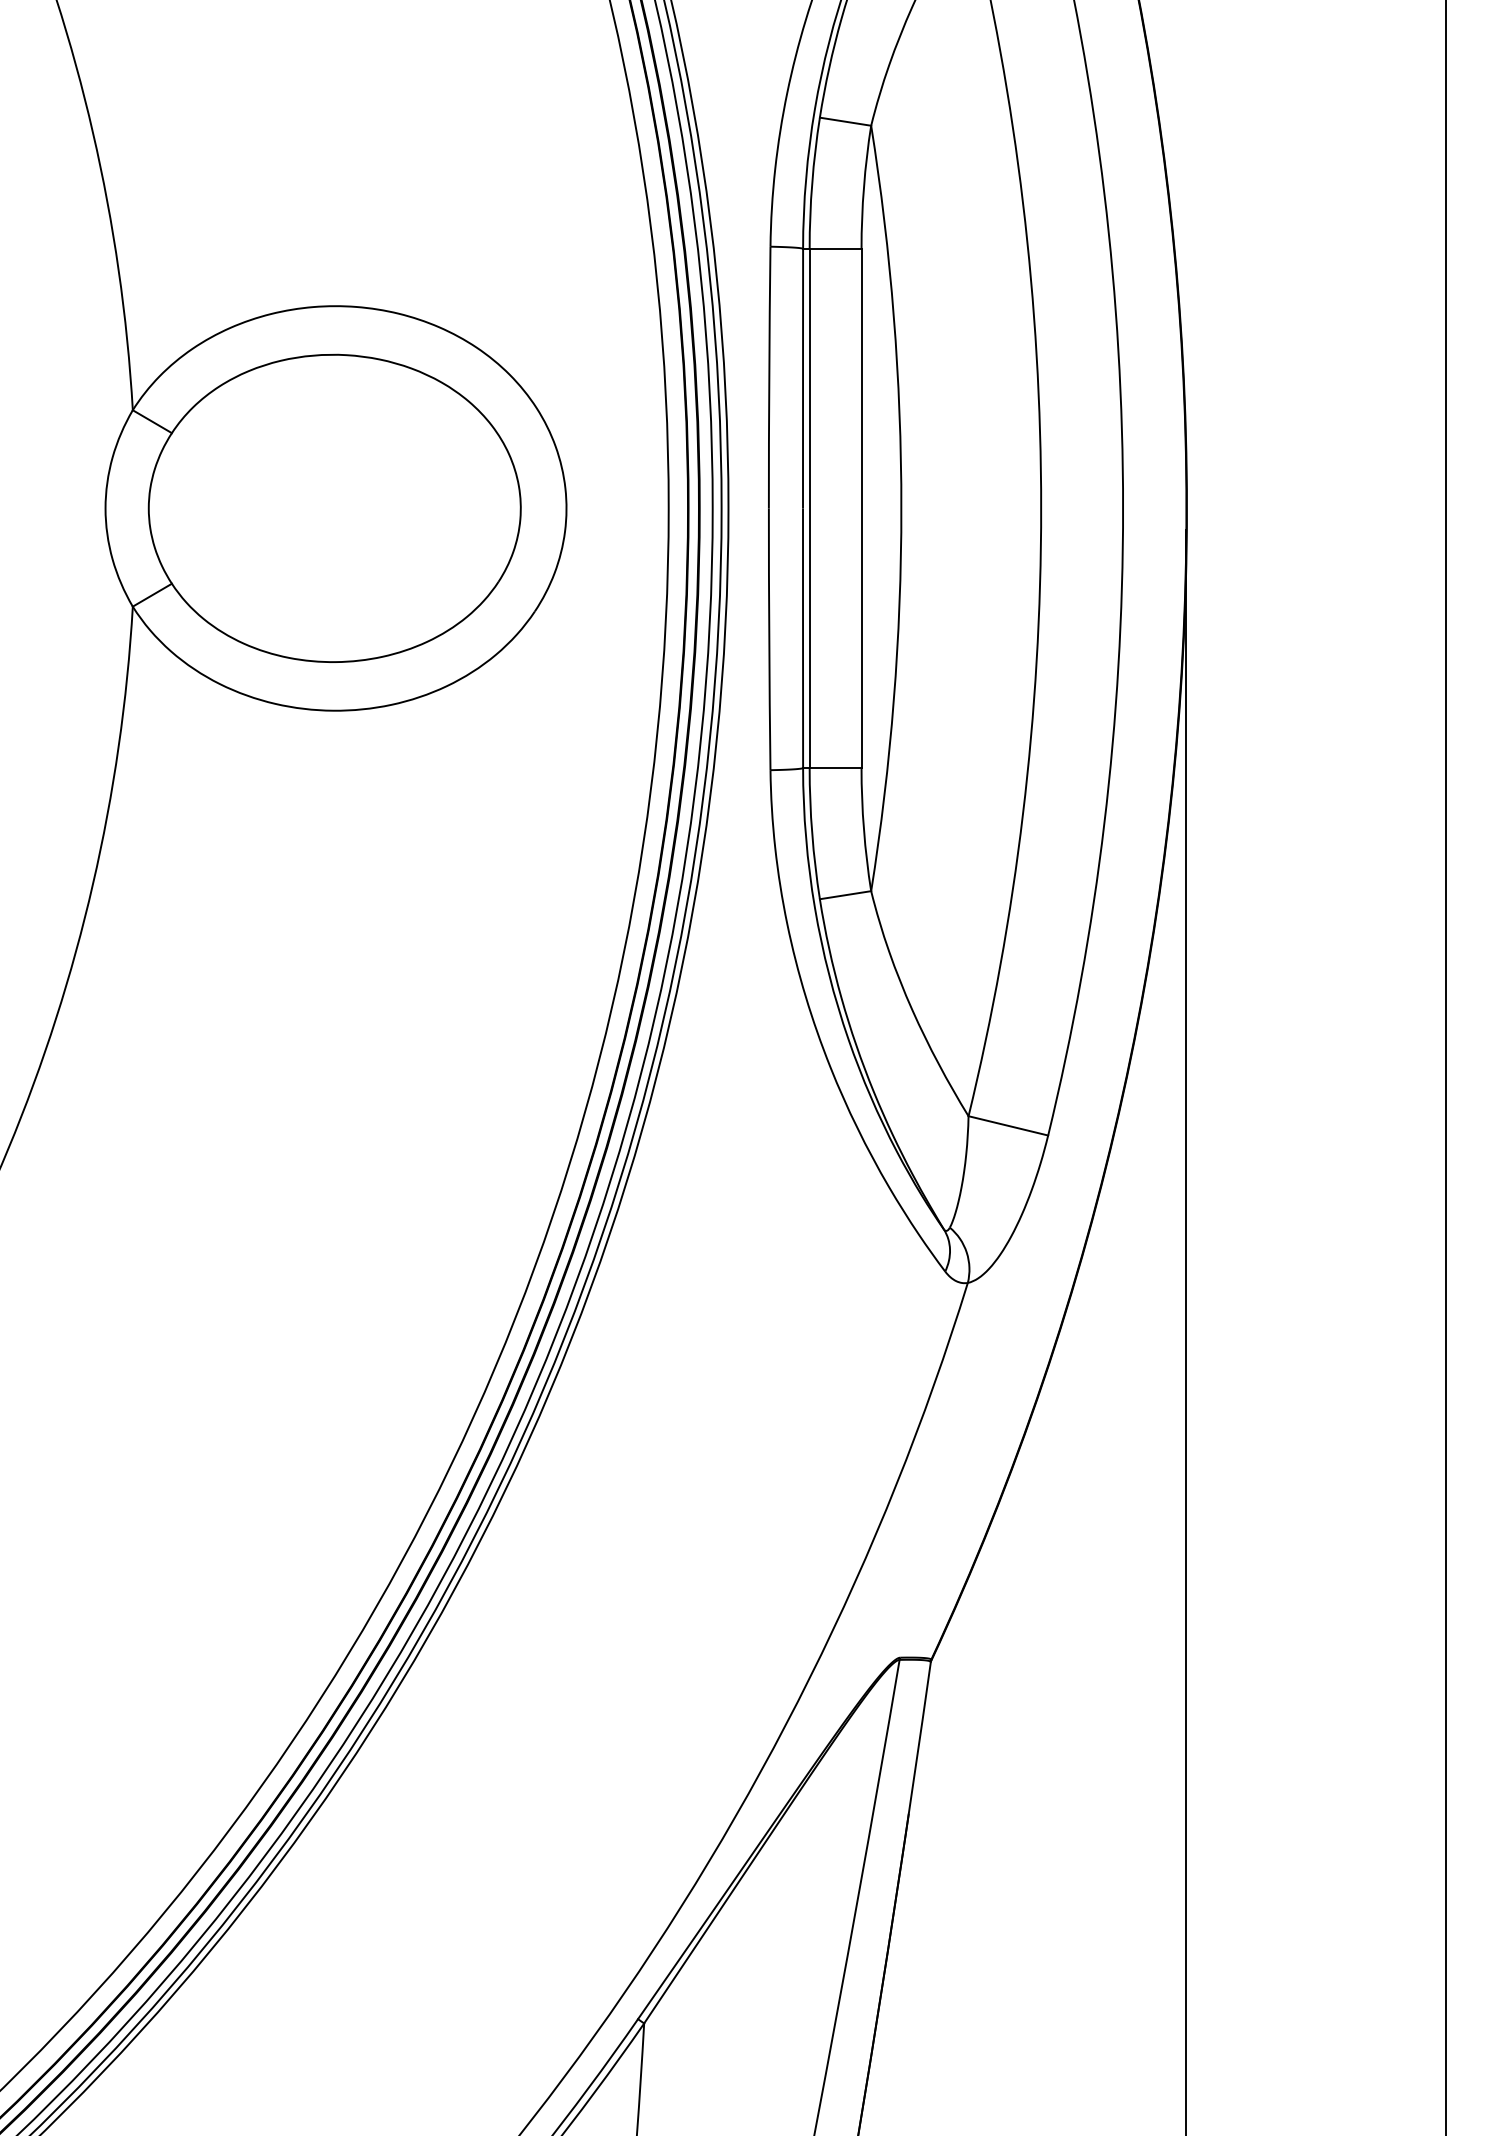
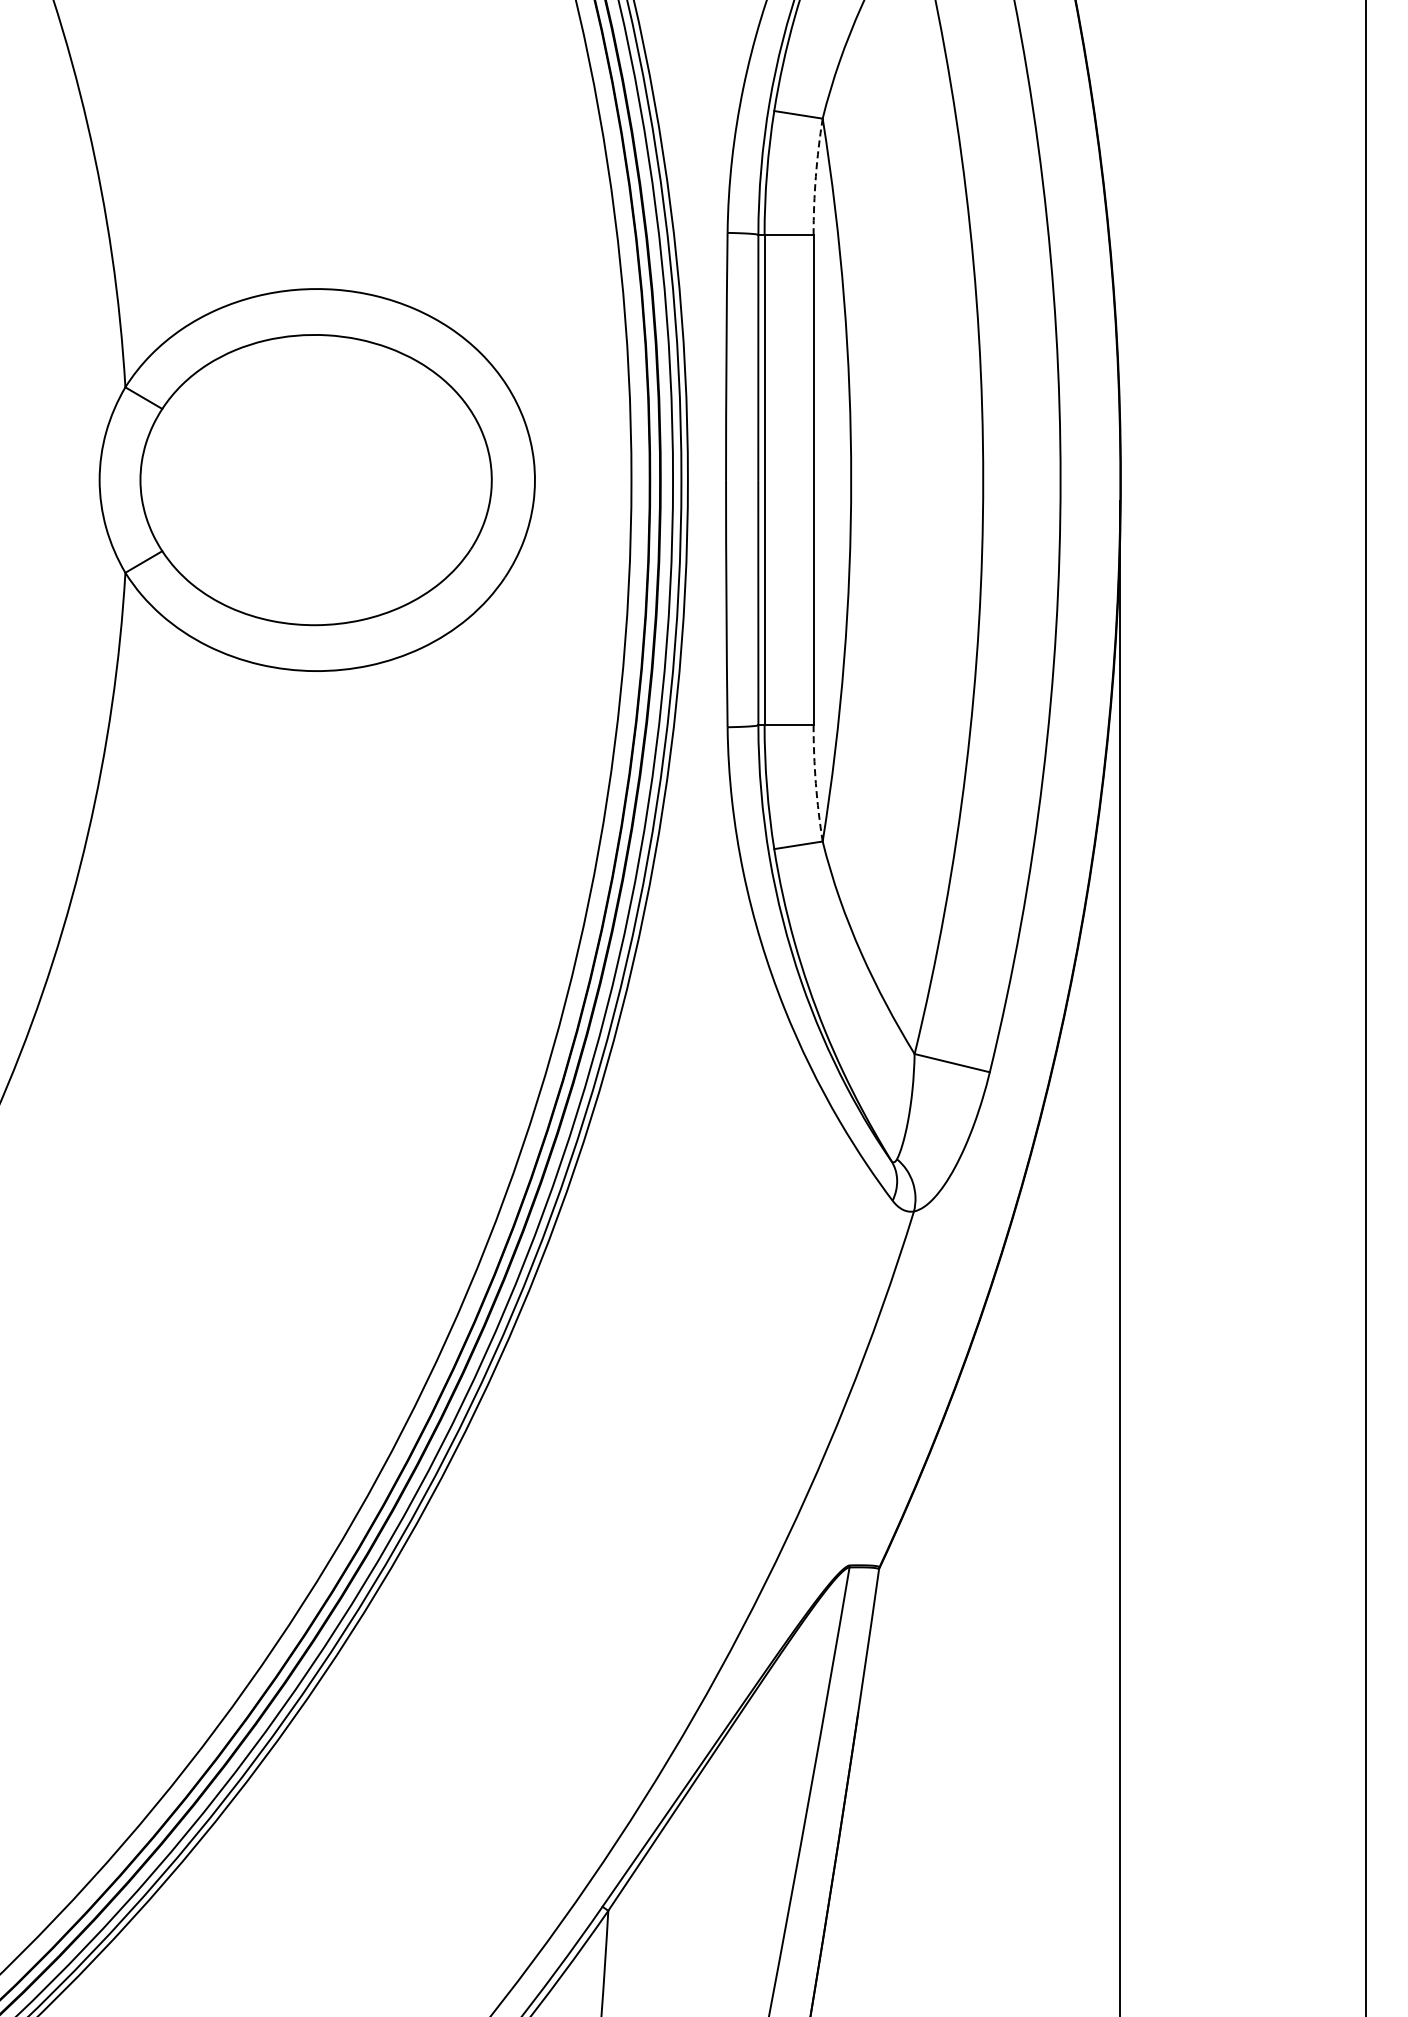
arc: (863, 186) -> (815, 176), solid -> dashed
arc: (863, 829) -> (815, 783), solid -> dashed

